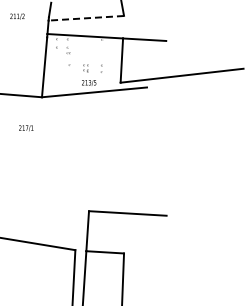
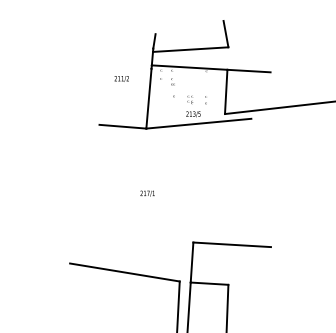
text: (17, 16) -> (121, 78), moved
line: (86, 18) -> (190, 49), dashed -> solid
text: (26, 128) -> (147, 193), moved

